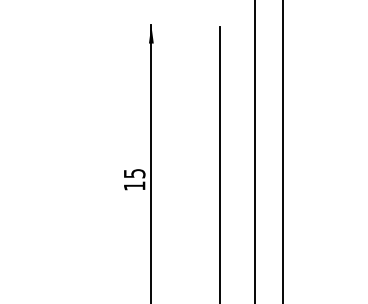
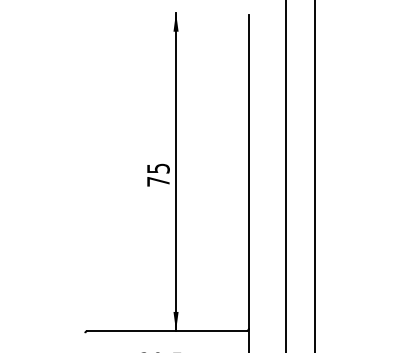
text: (134, 185) -> (158, 181), 15 -> 75

